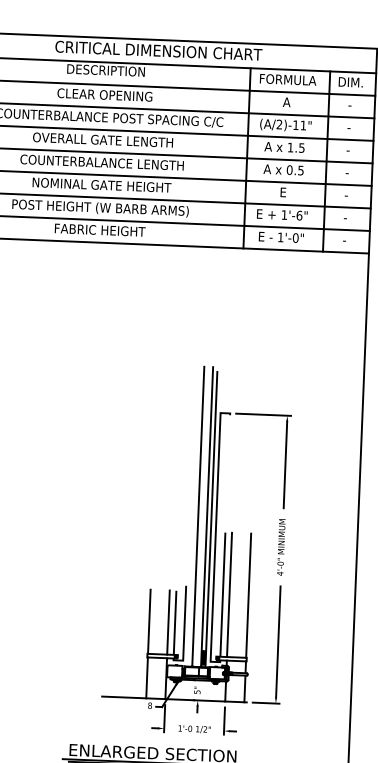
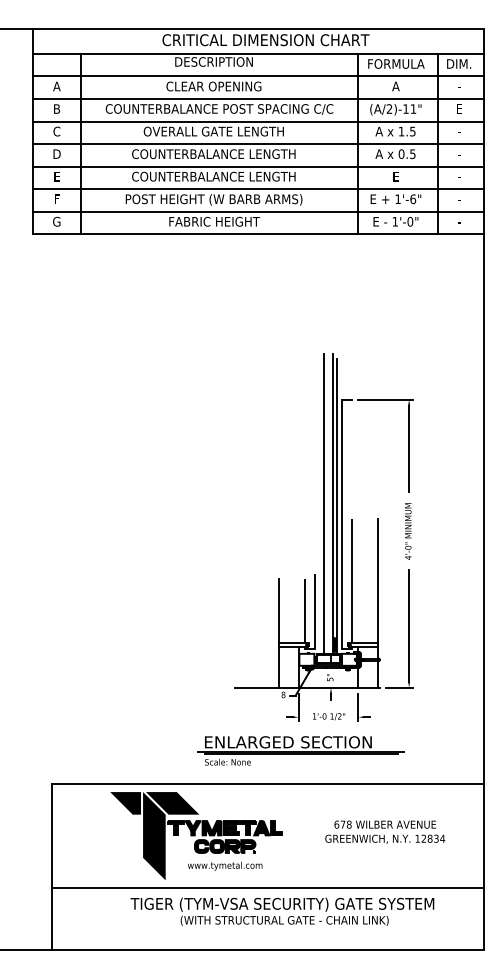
text: (349, 126) -> (459, 108), - -> E
text: (100, 184) -> (213, 176), NOMINAL GATE HEIGHT -> COUNTERBALANCE LENGTH
line: (229, 594) -> (358, 580), removed
line: (168, 621) -> (298, 610), removed

